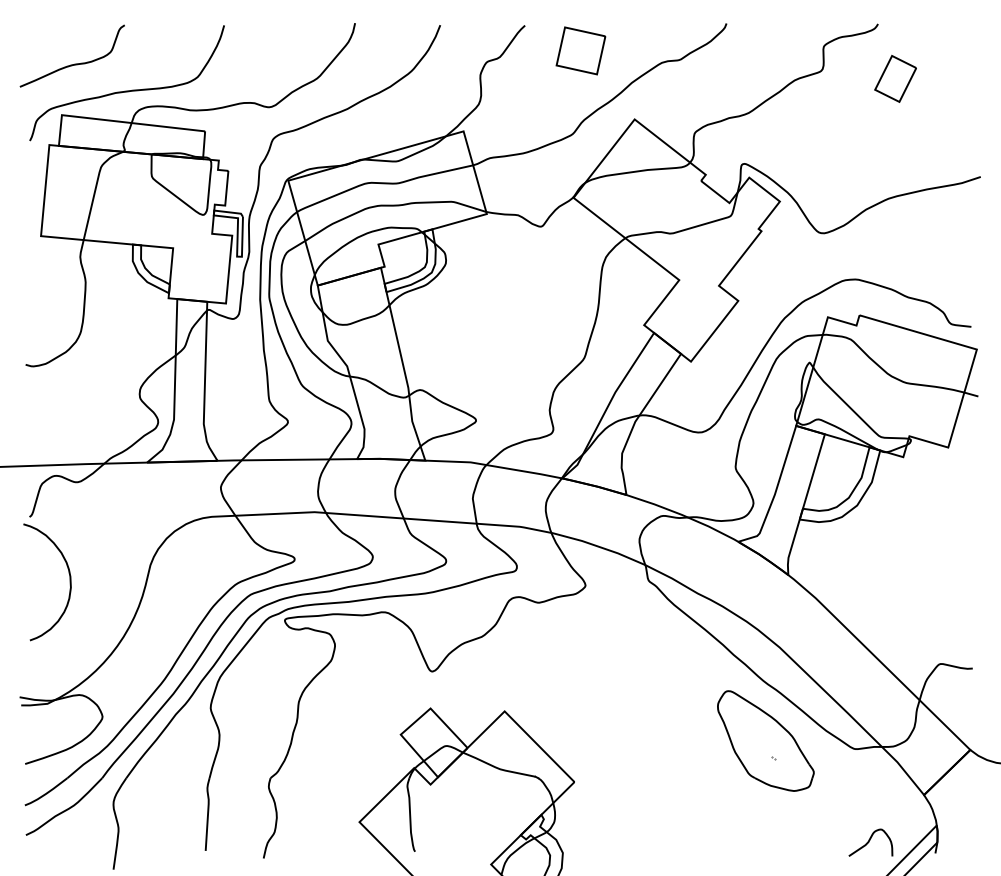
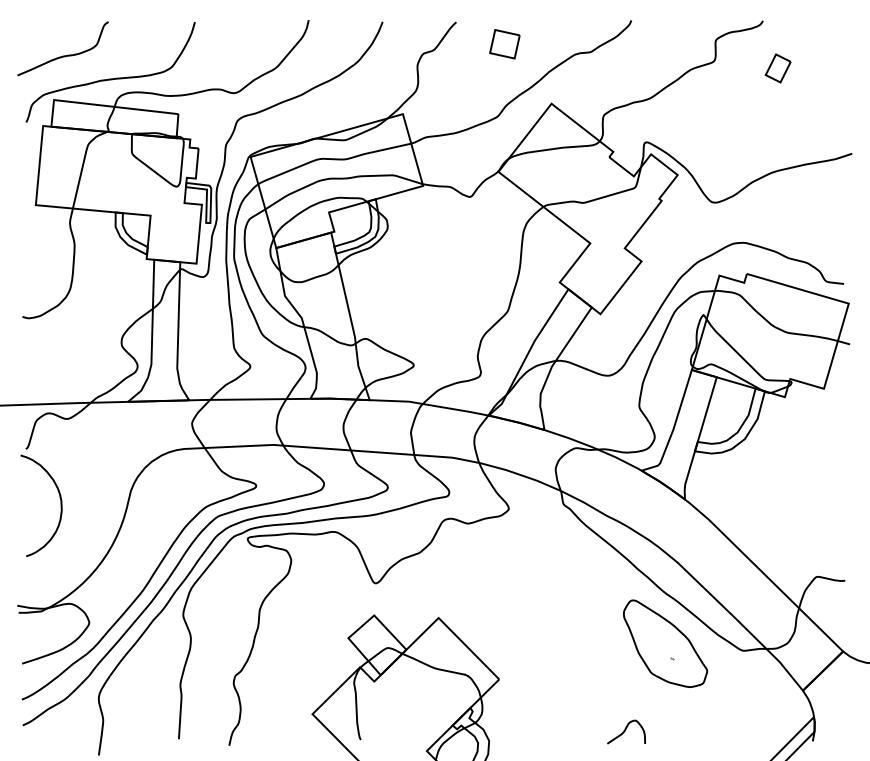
part: (580, 50) -> (504, 43), size x0.7
part: (895, 78) -> (778, 68), size x0.7
curve: (869, 842) -> (625, 731), moved

